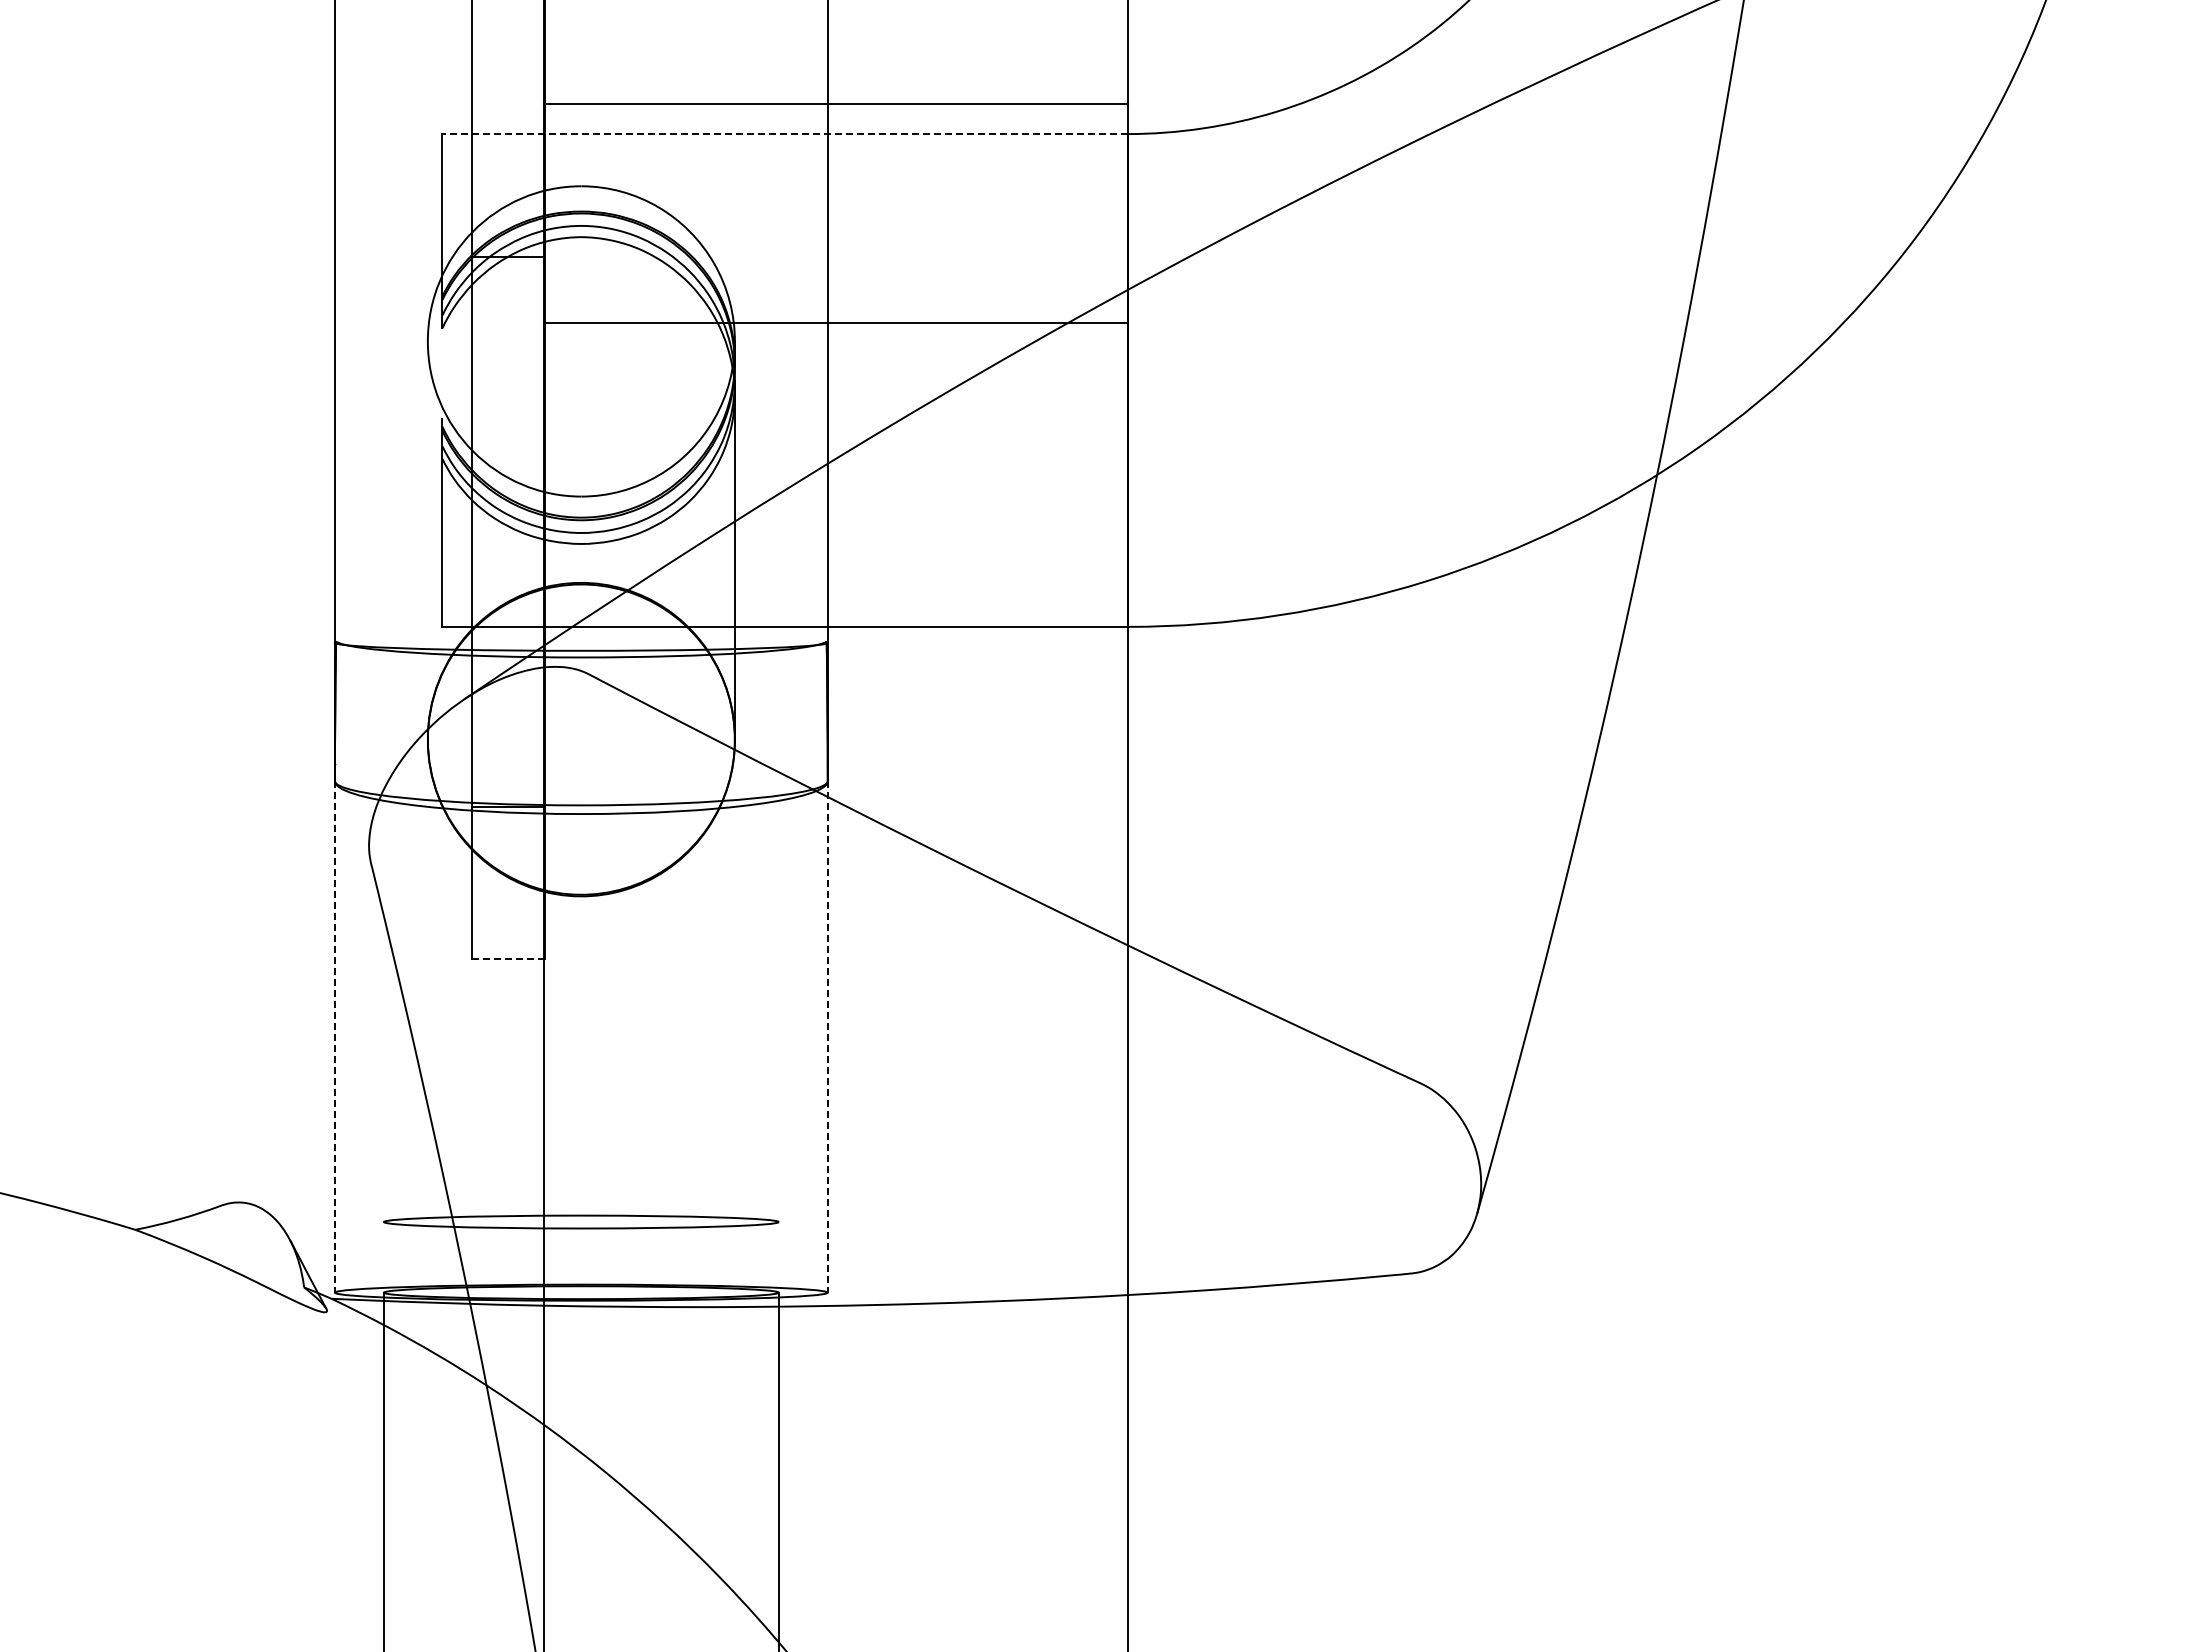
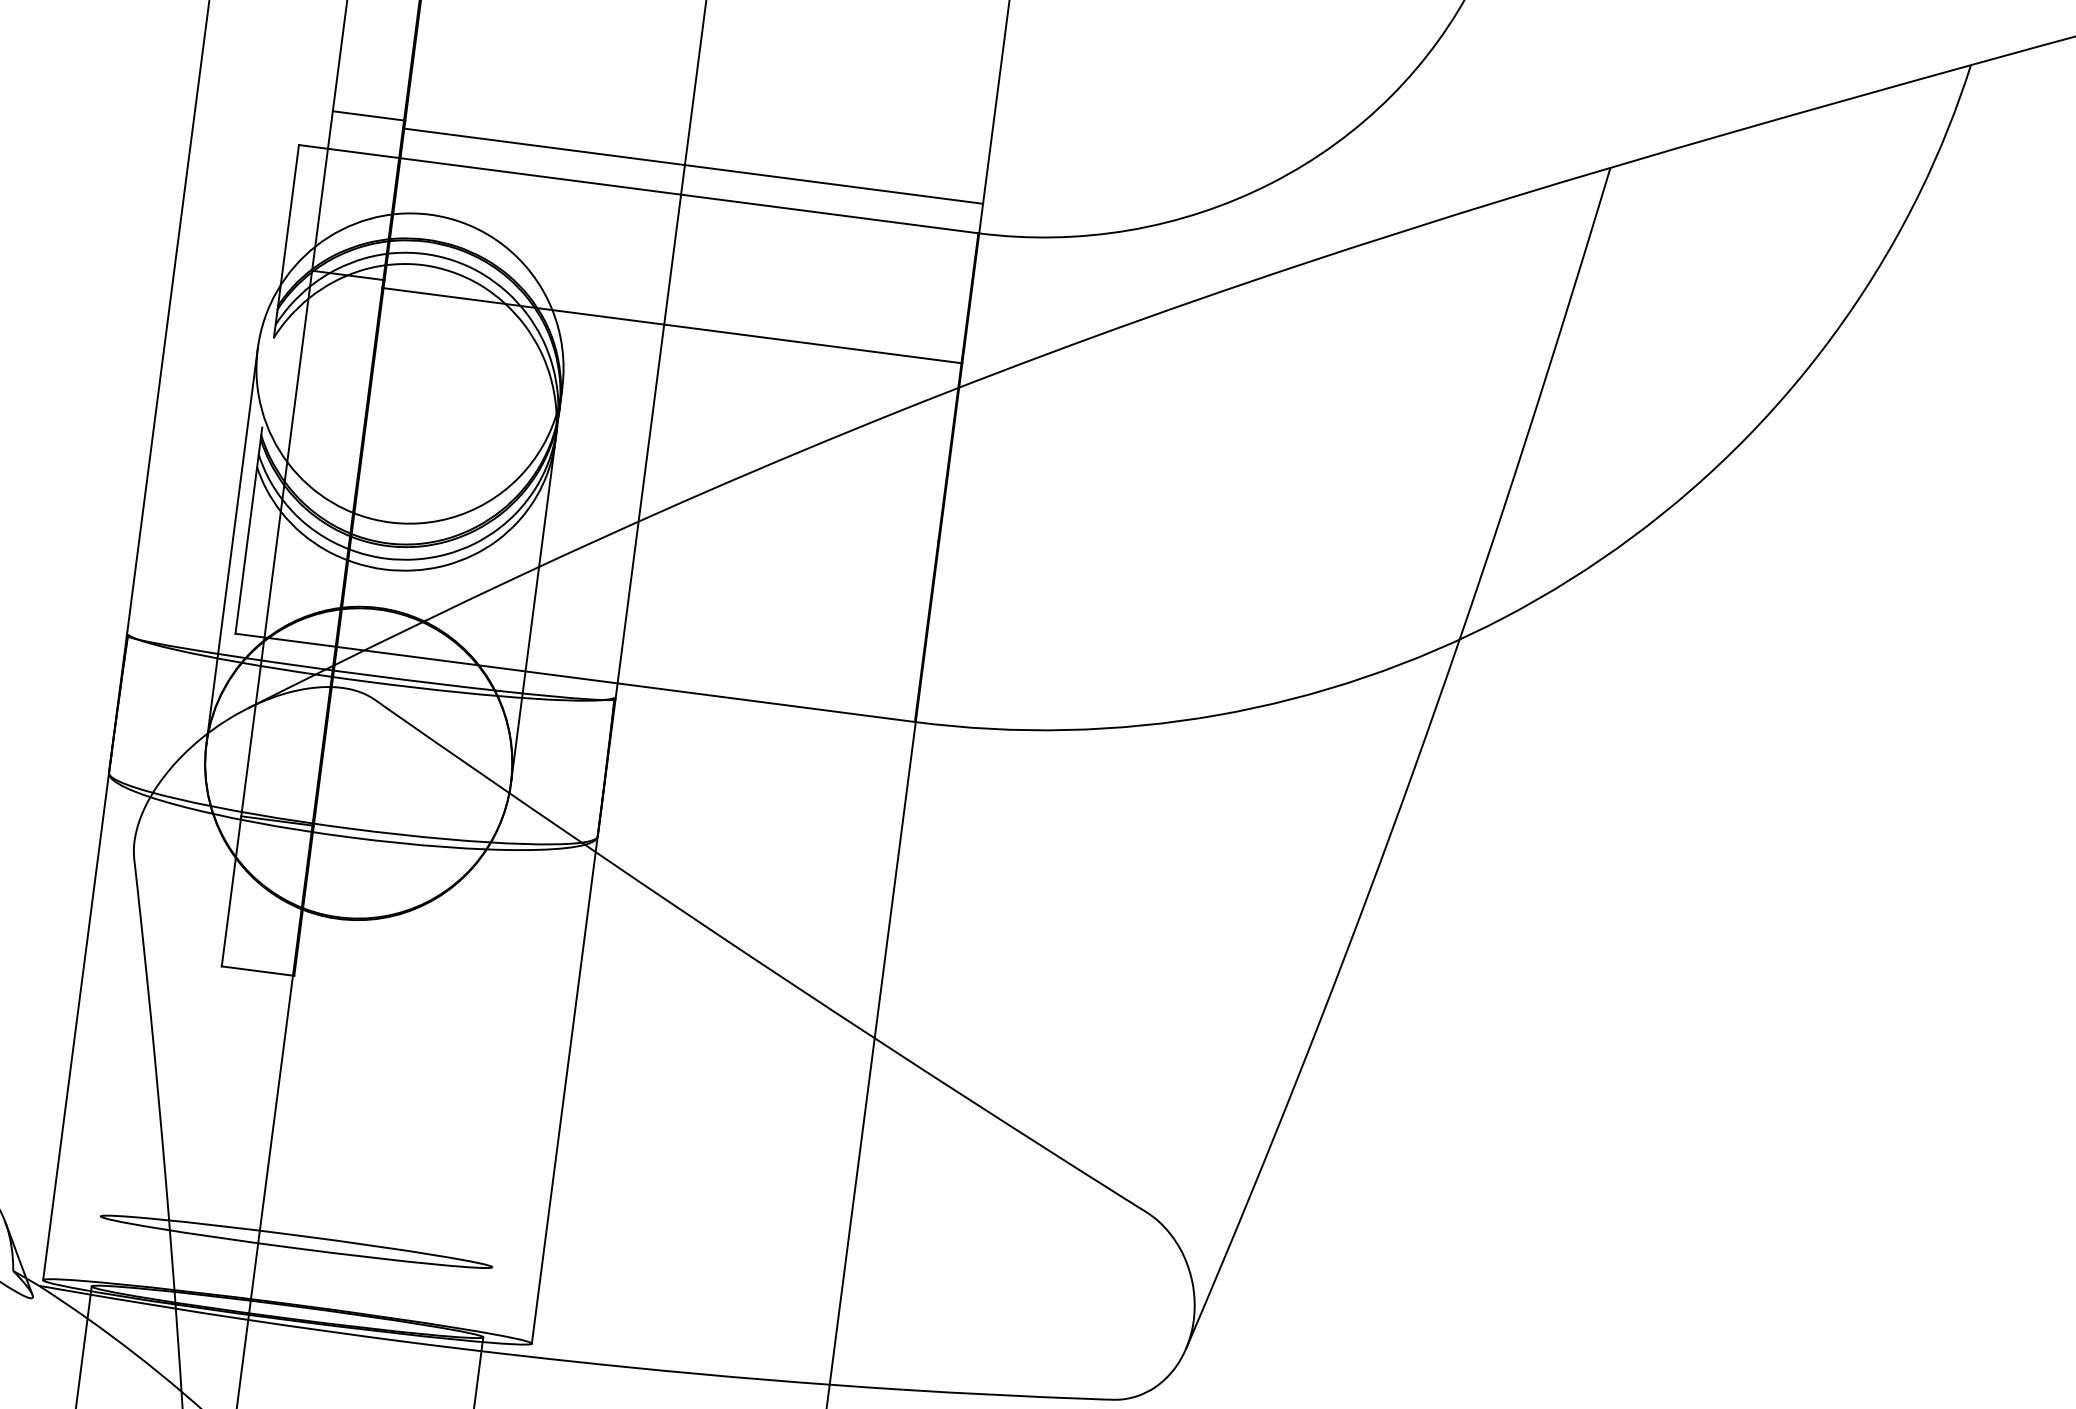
line: (507, 96) -> (368, 116), added
line: (785, 134) -> (639, 189), dashed -> solid
line: (835, 323) -> (671, 325), moved
line: (427, 540) -> (231, 546), added
line: (508, 958) -> (258, 971), dashed -> solid
line: (334, 1036) -> (75, 1026), dashed -> solid
line: (827, 1036) -> (564, 1089), dashed -> solid

